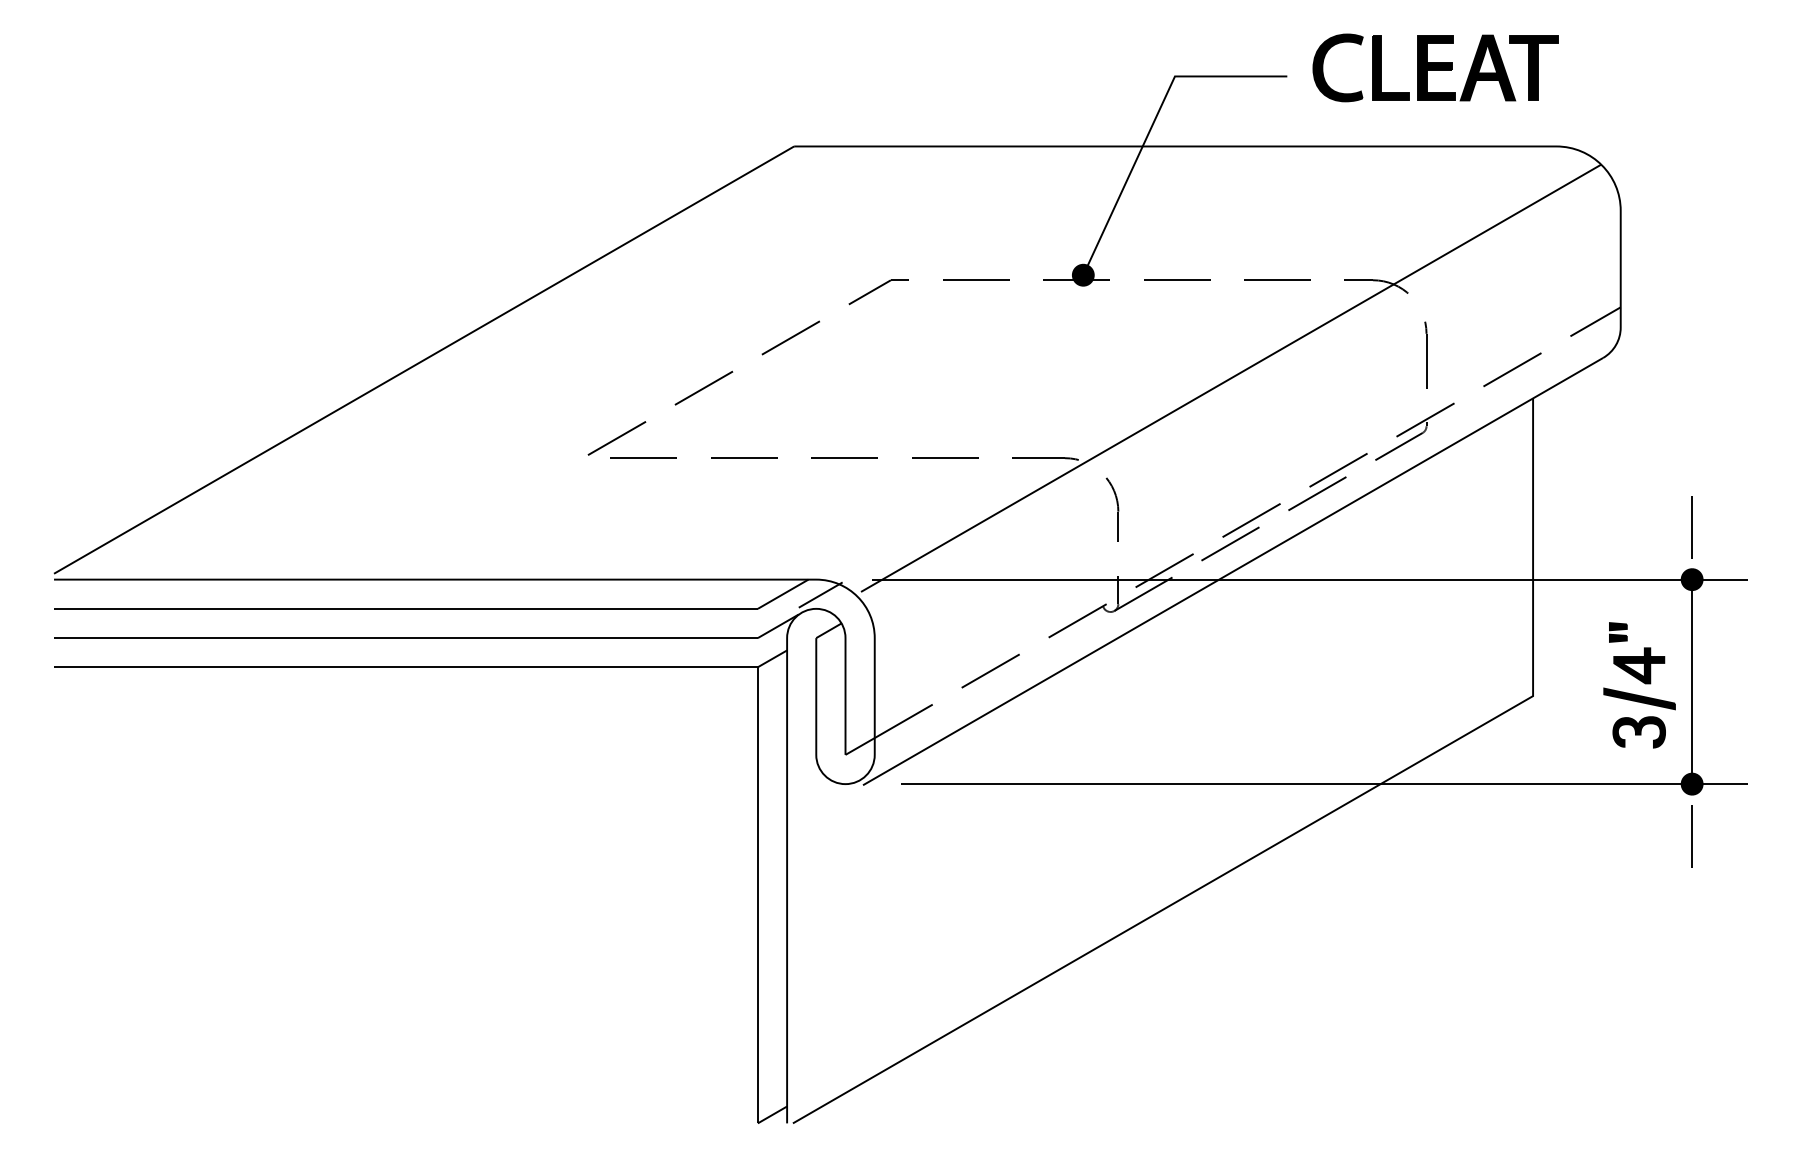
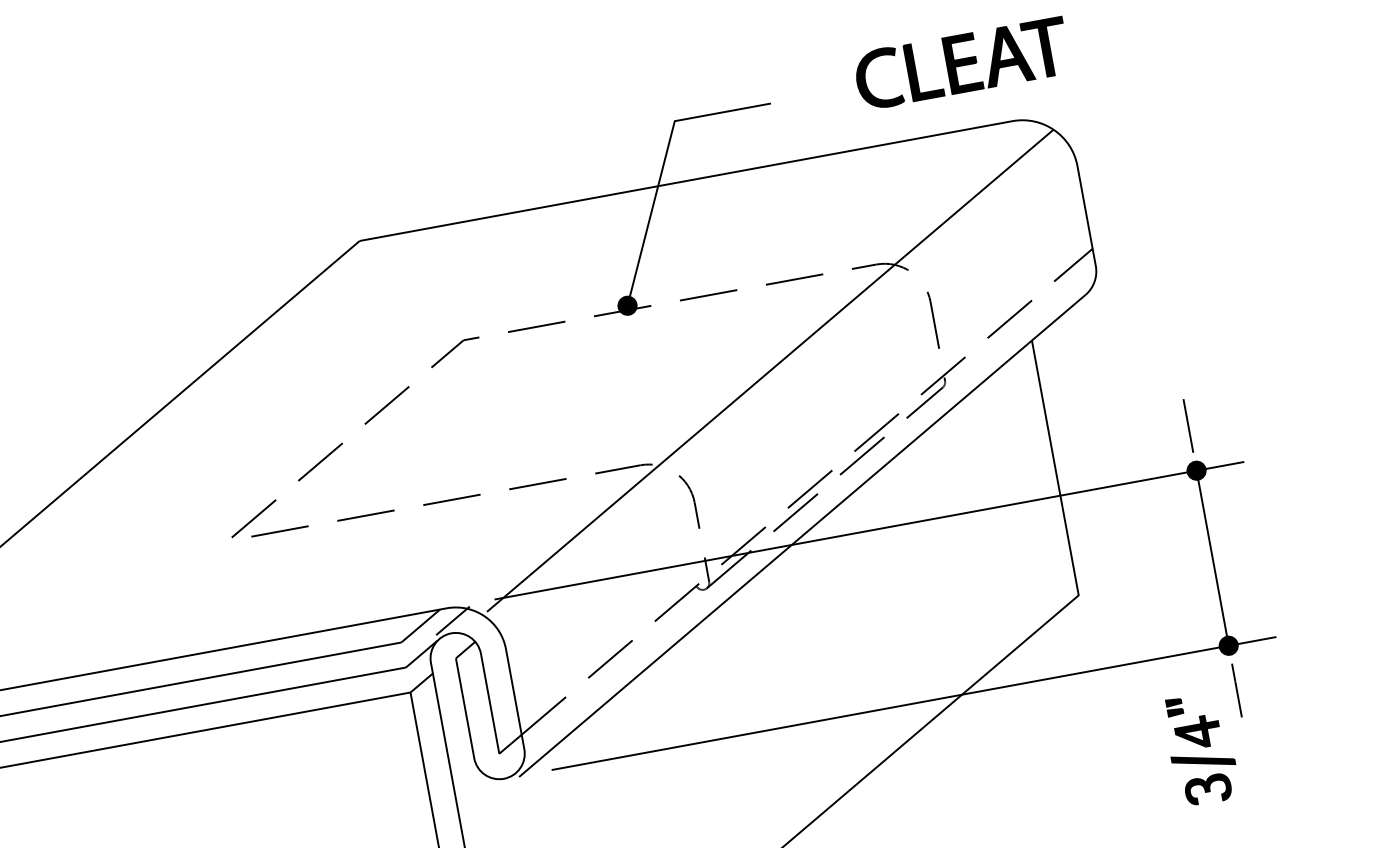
part: (1435, 67) -> (961, 63), moved
part: (1639, 685) -> (1201, 749), moved

